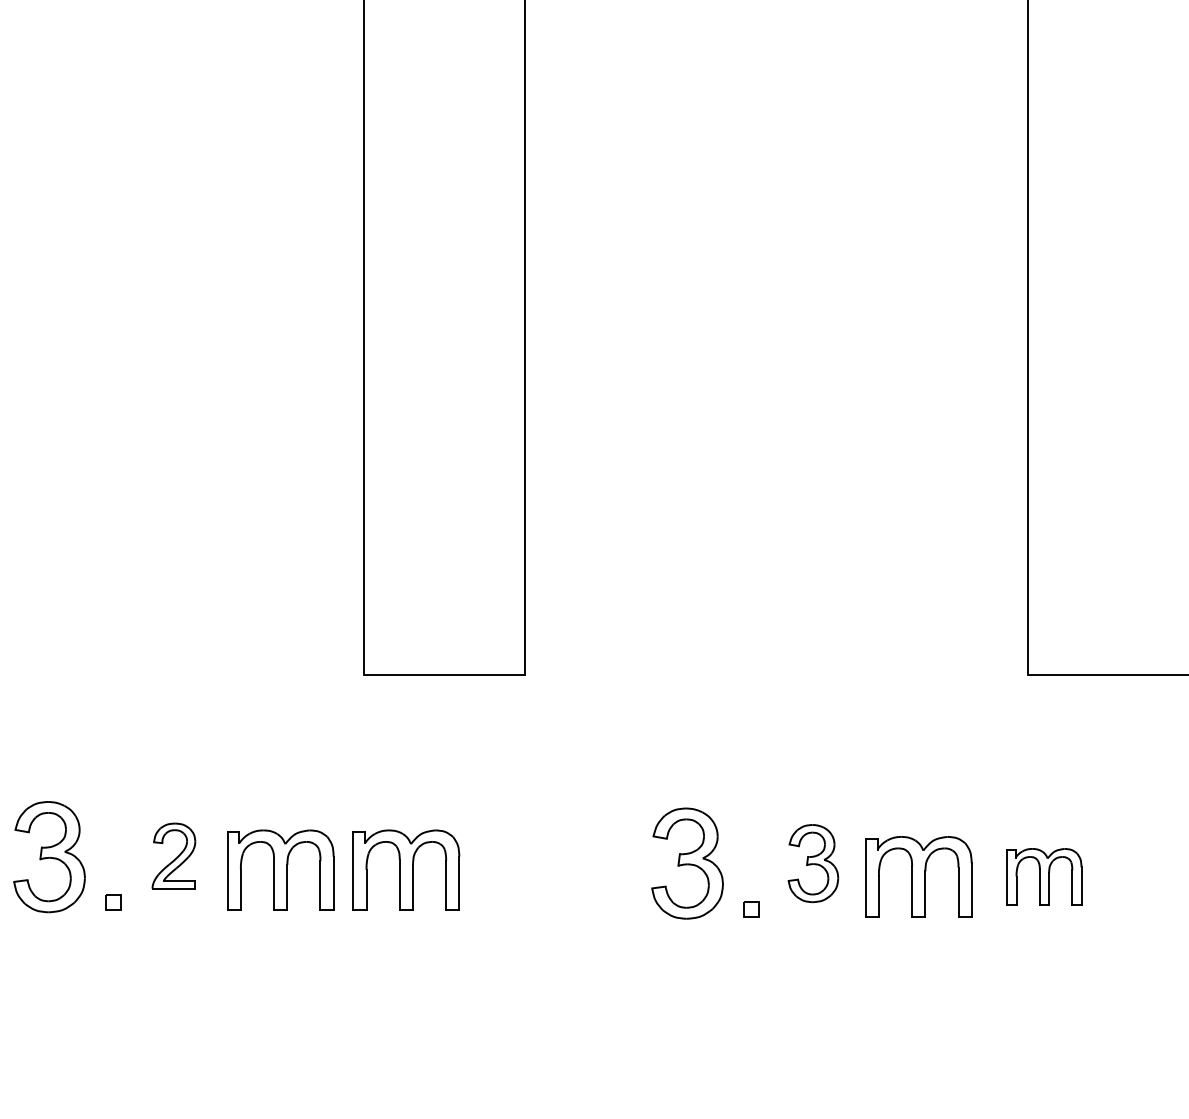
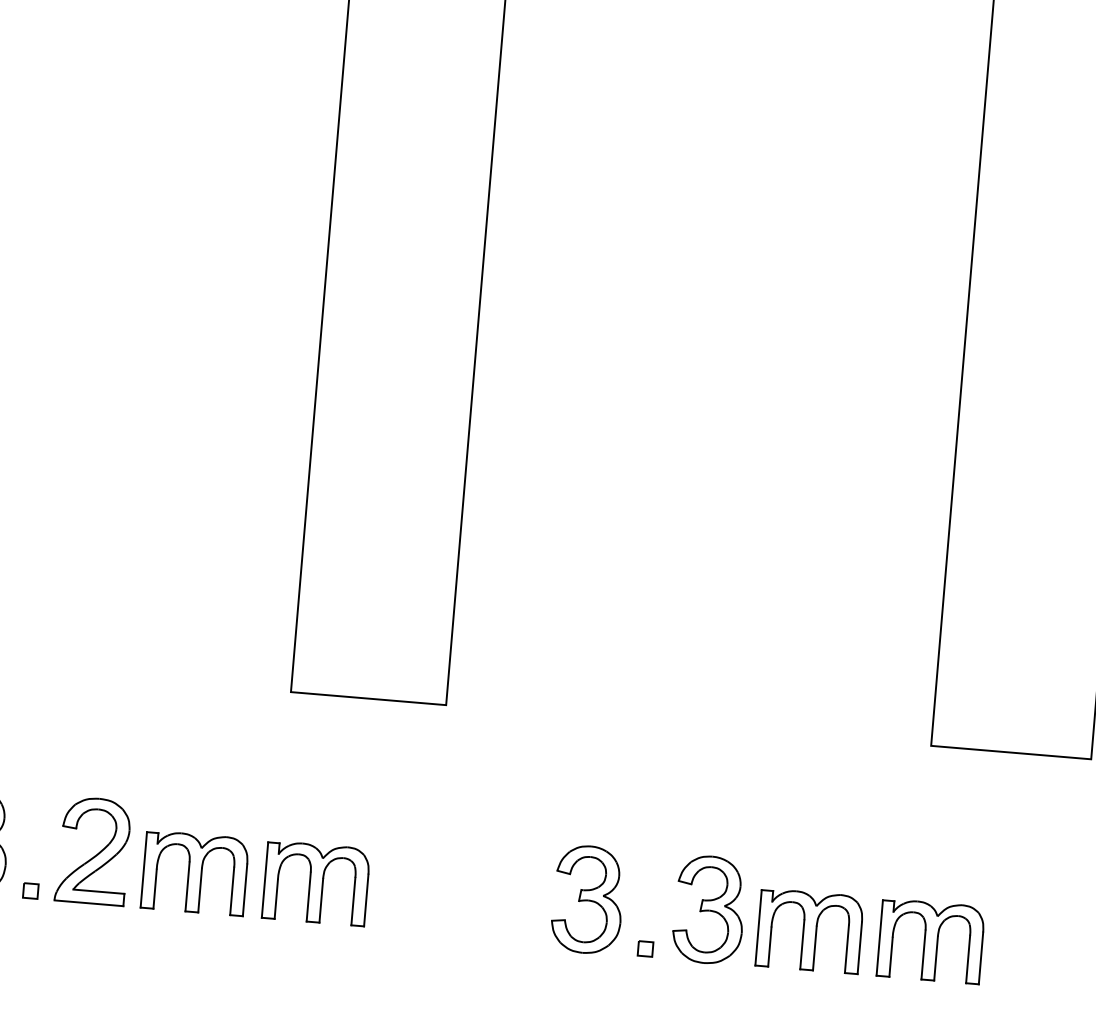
part: (173, 855) -> (92, 850), size x1.67
part: (813, 863) -> (709, 909), size x1.43
part: (1044, 876) -> (931, 941), size x1.43

